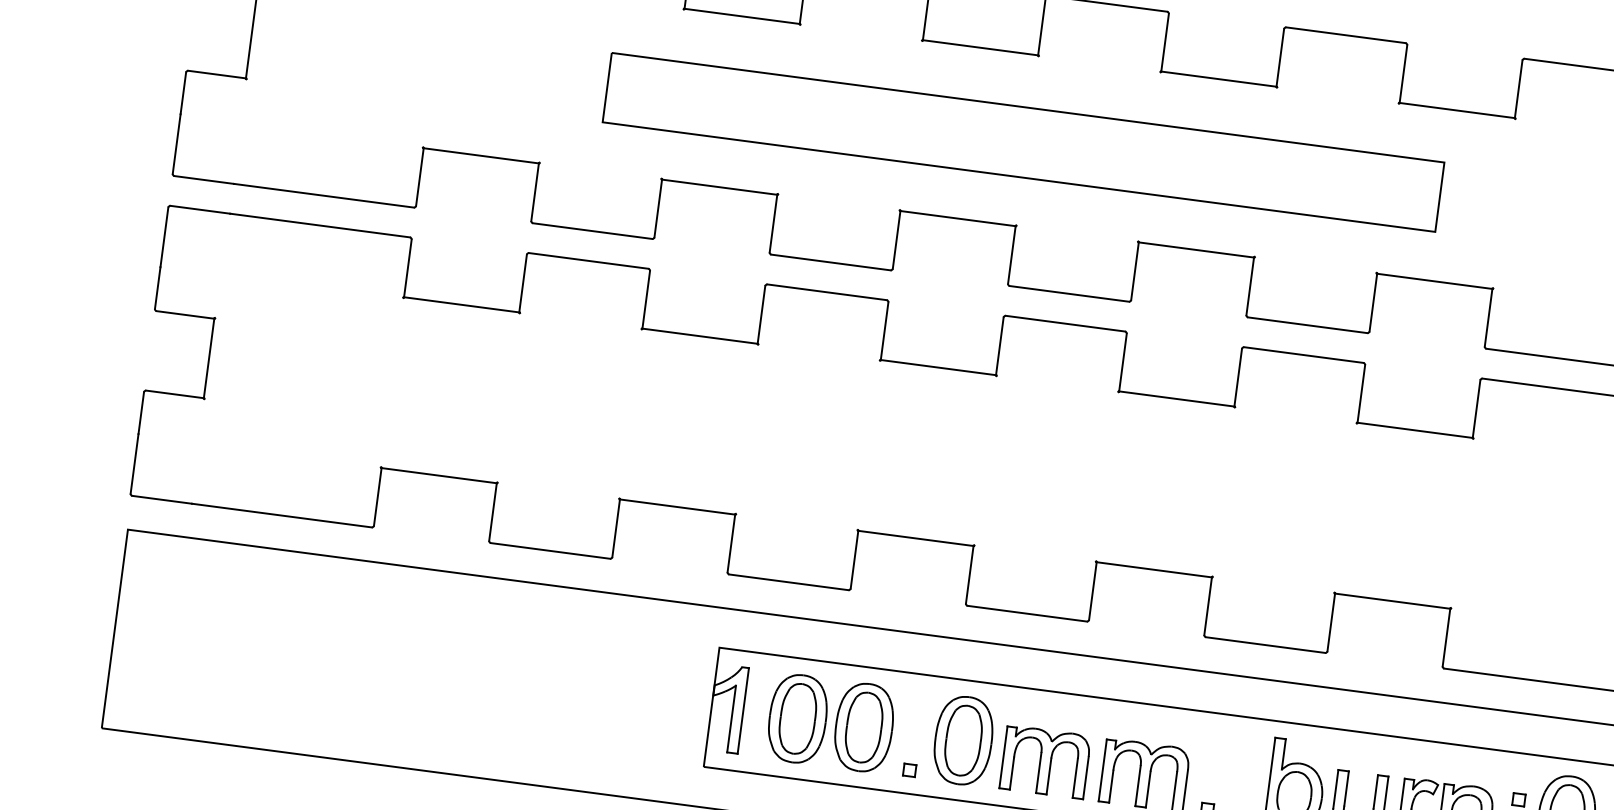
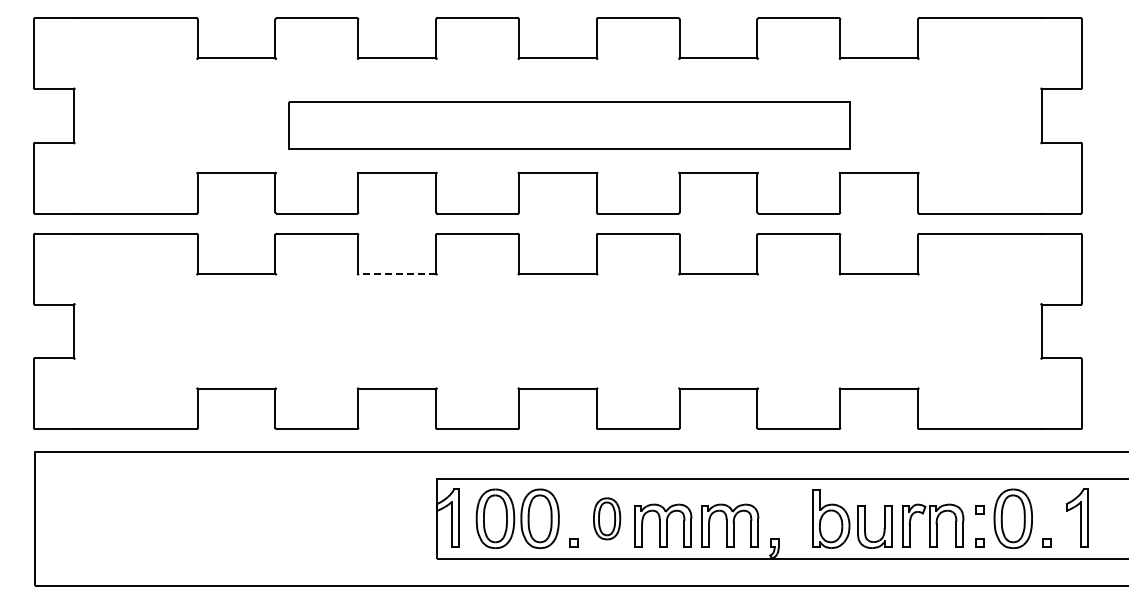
part: (1023, 142) -> (569, 125), moved
line: (700, 335) -> (397, 273), solid -> dashed
part: (962, 740) -> (606, 518), size x0.7

